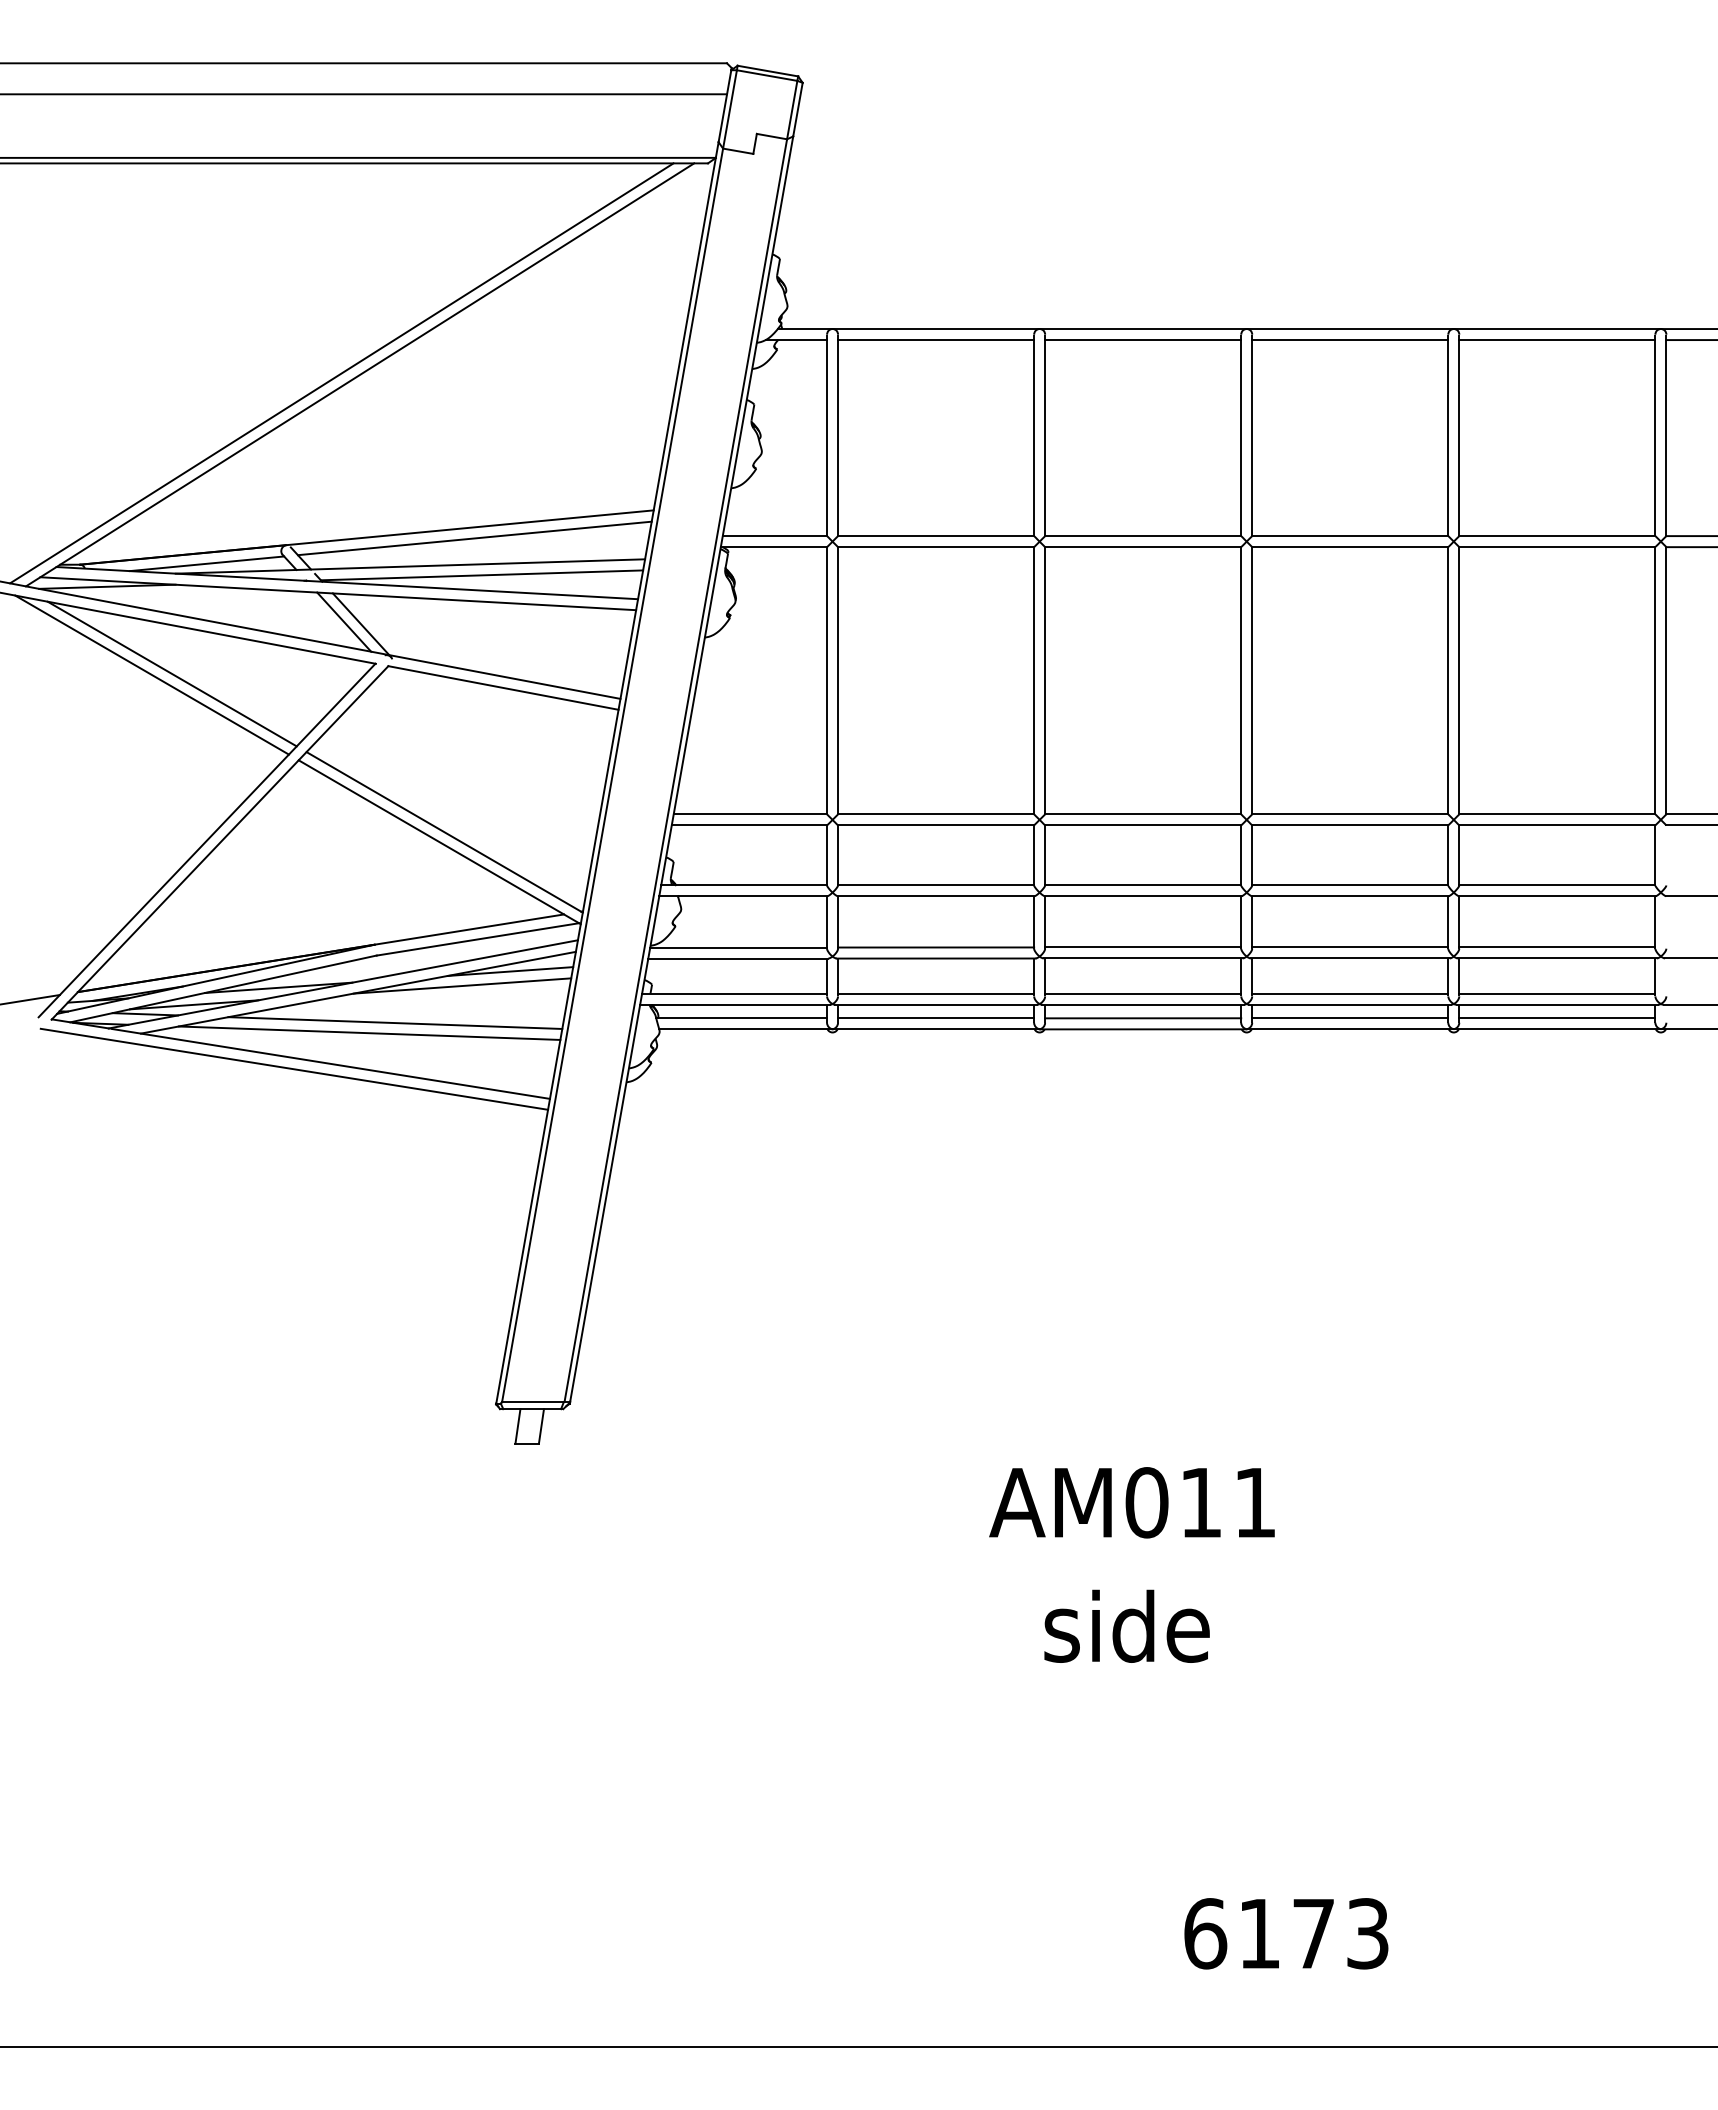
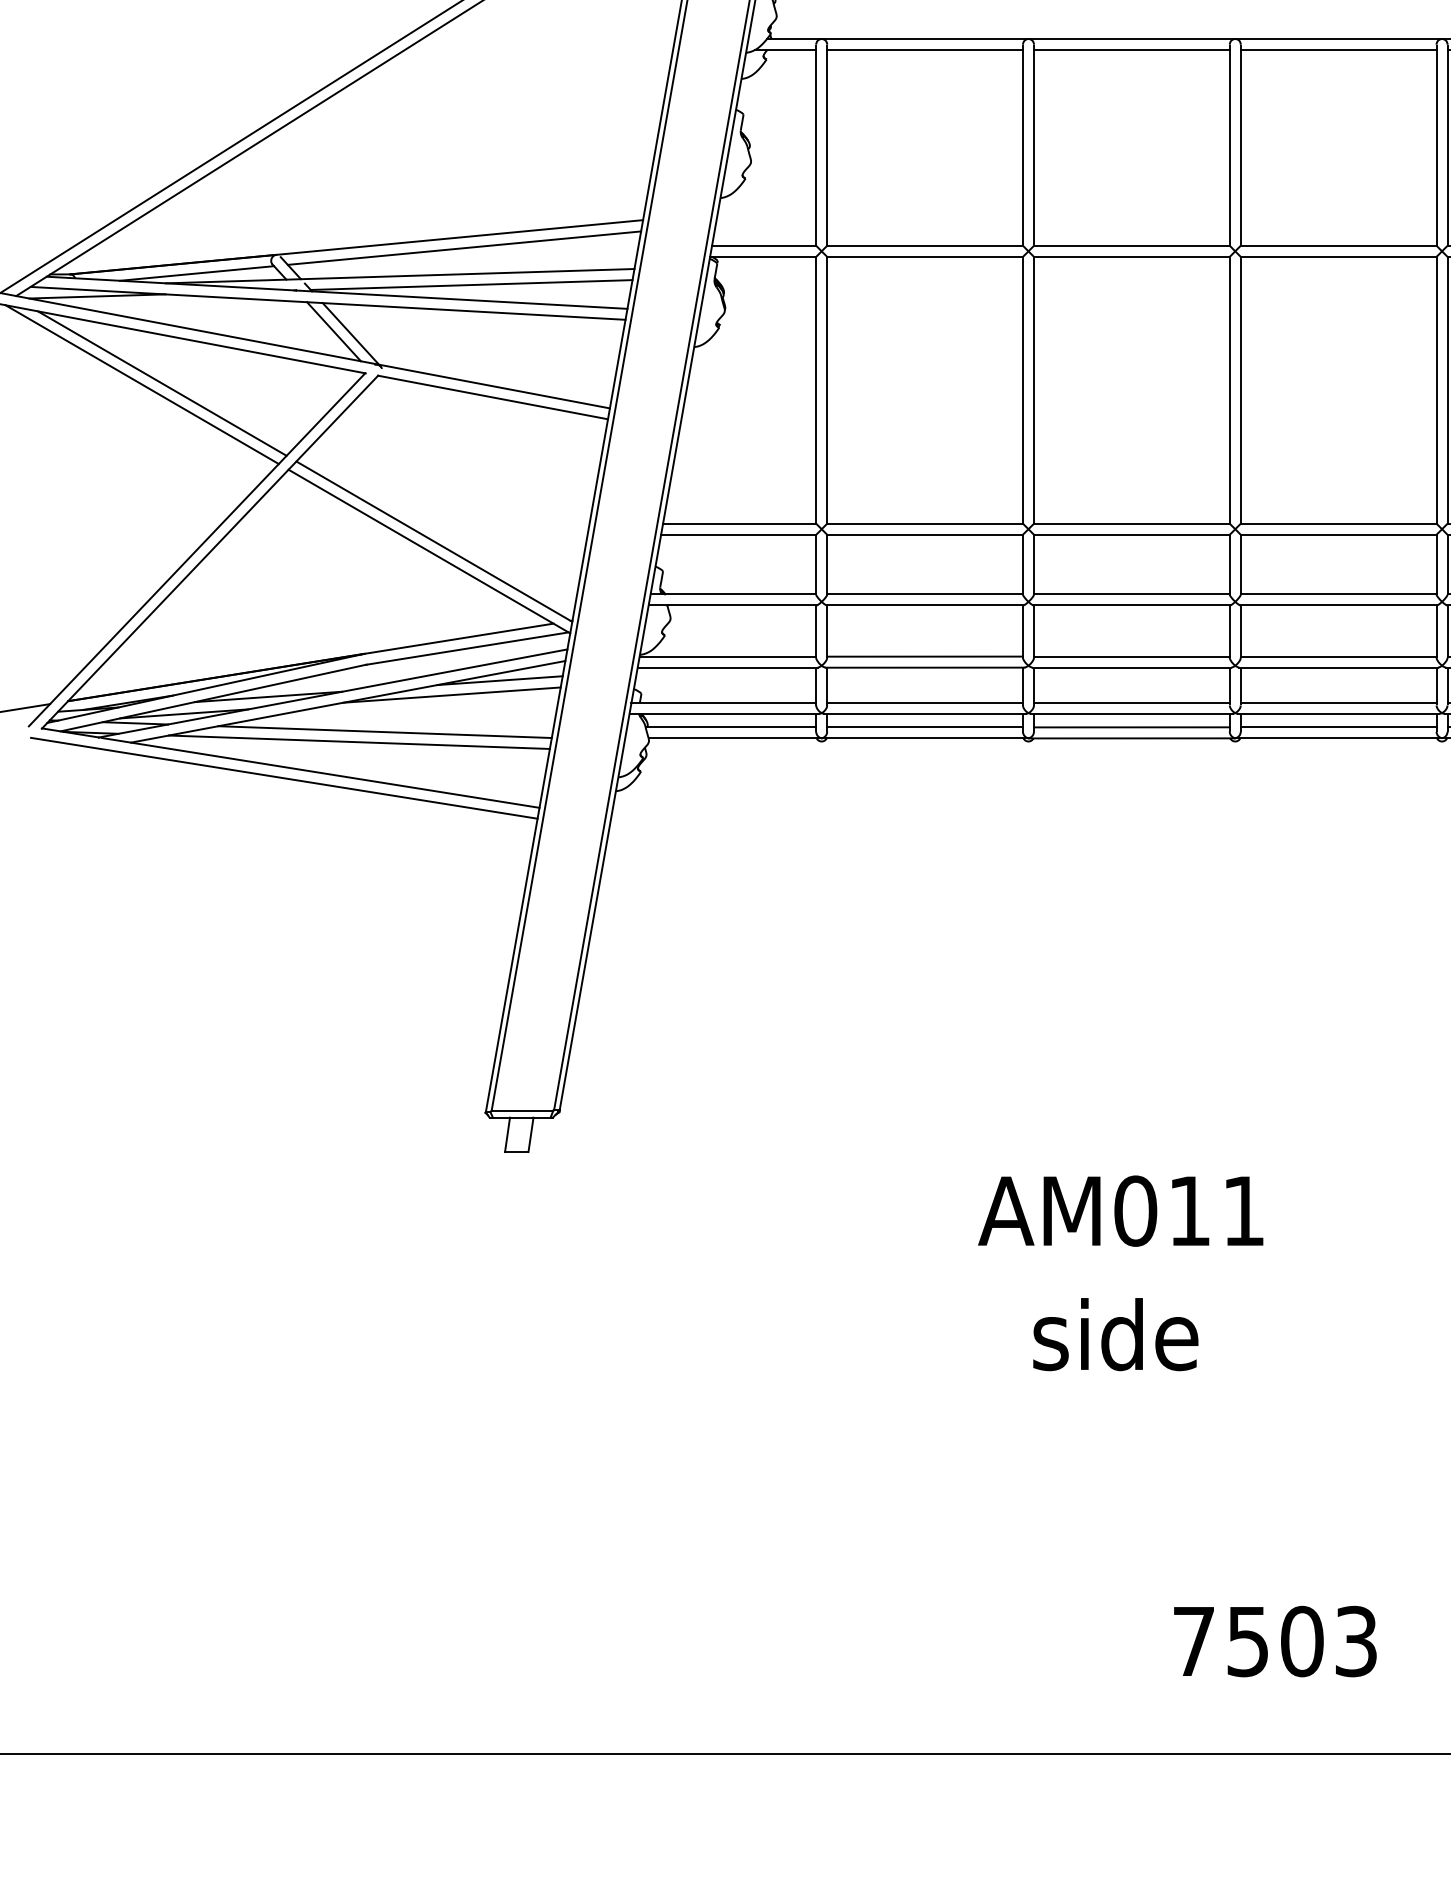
text: (1259, 1933) -> (1248, 1641), 6173 -> 7503

